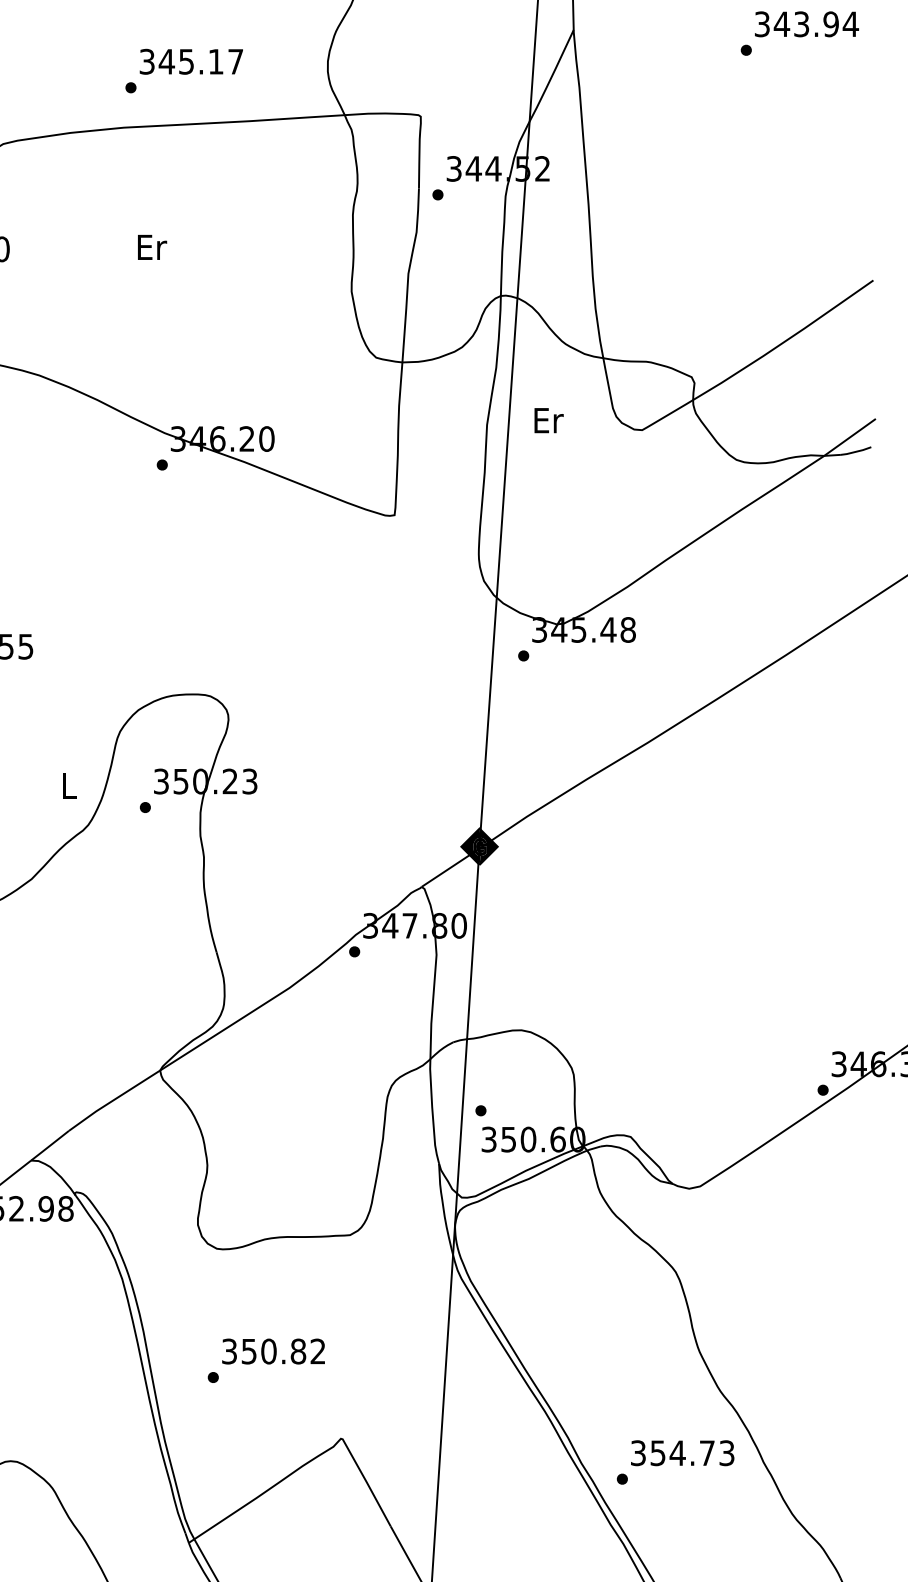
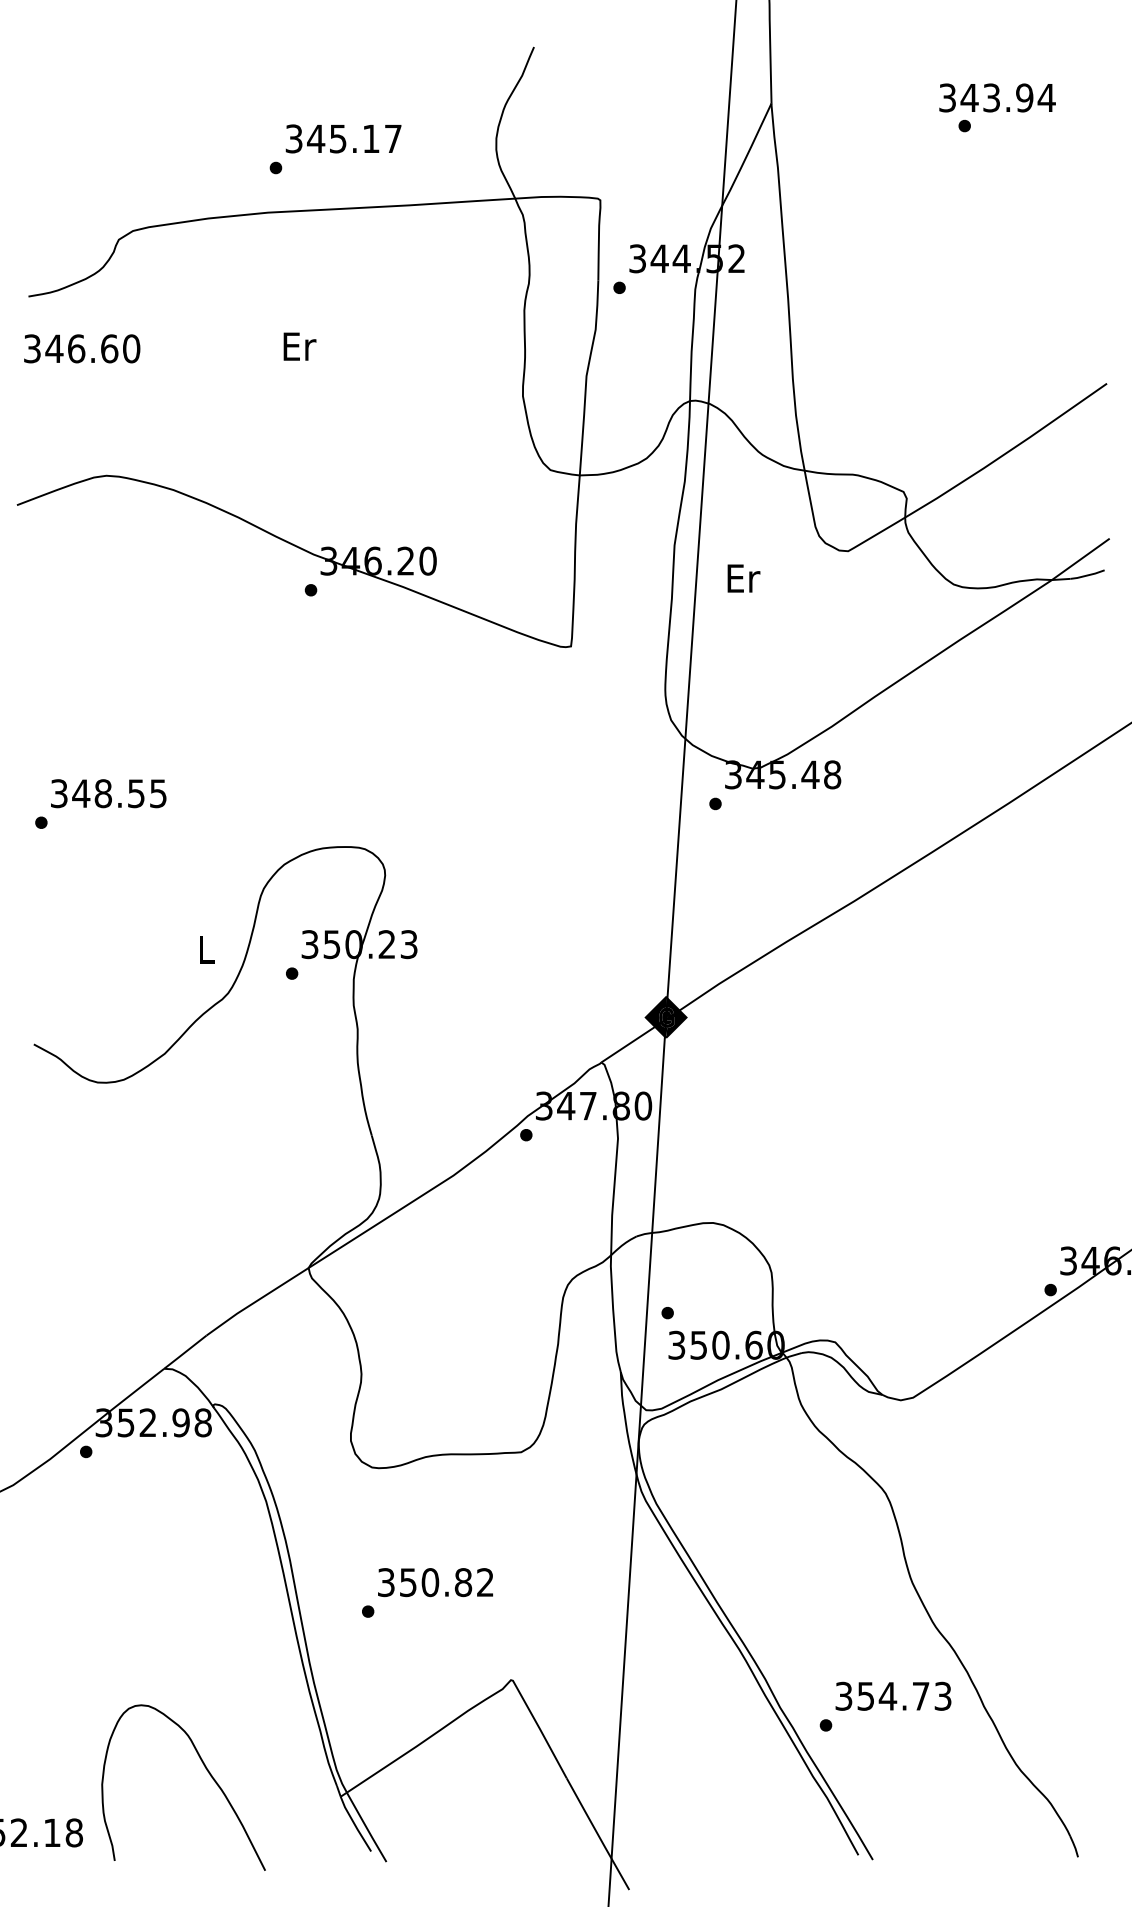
text: (806, 23) -> (997, 97), moved
text: (548, 420) -> (743, 578), moved

